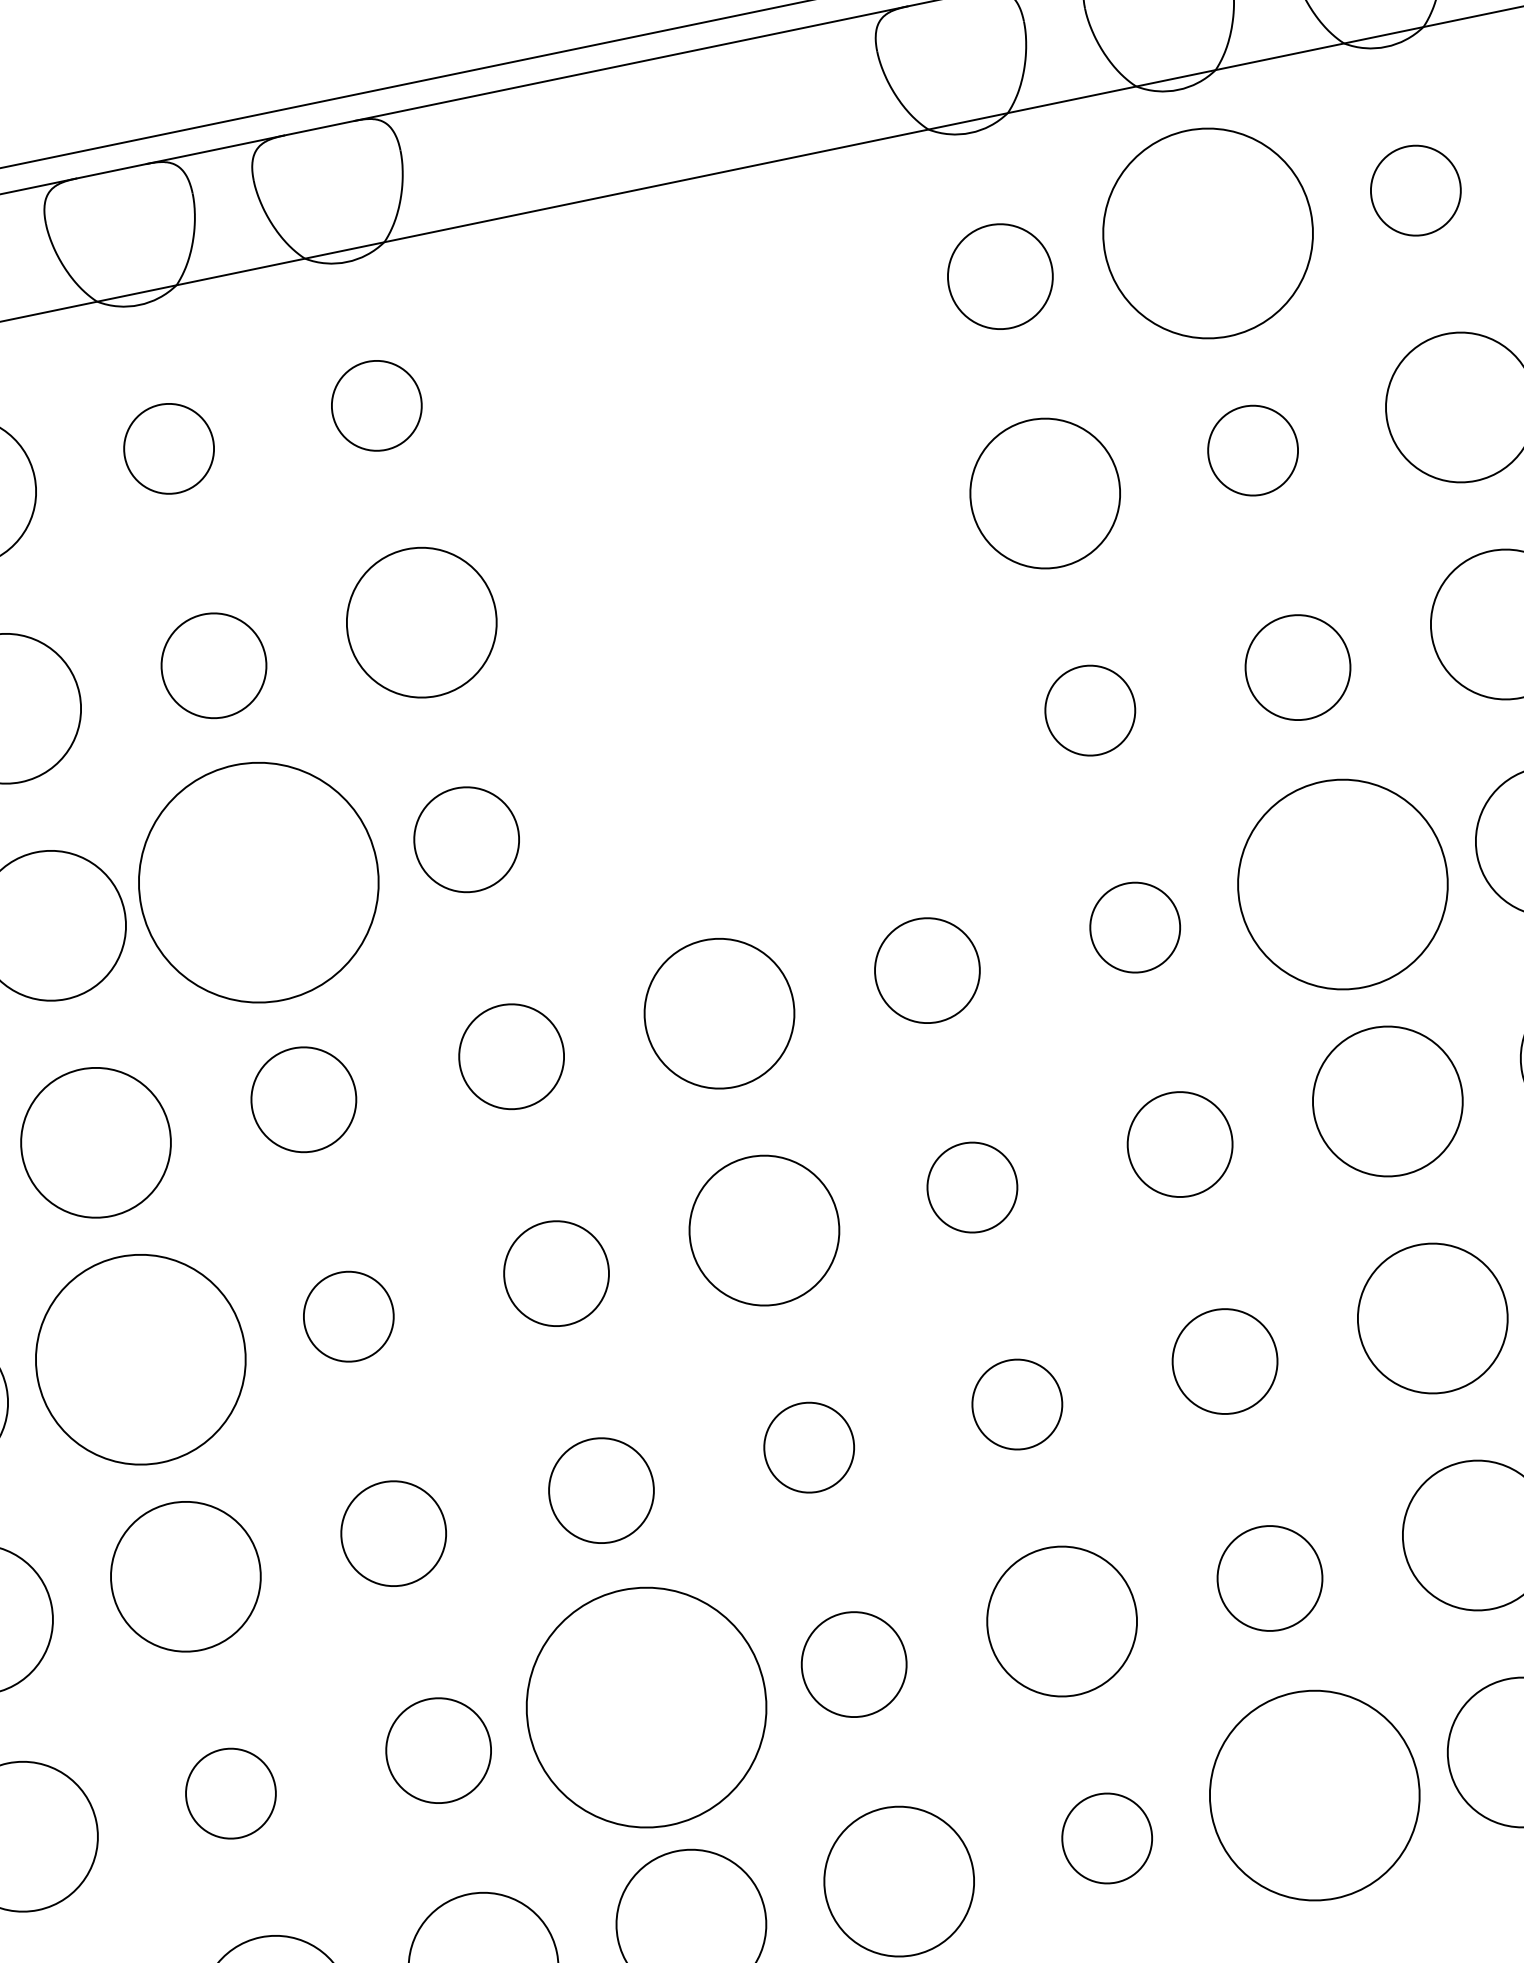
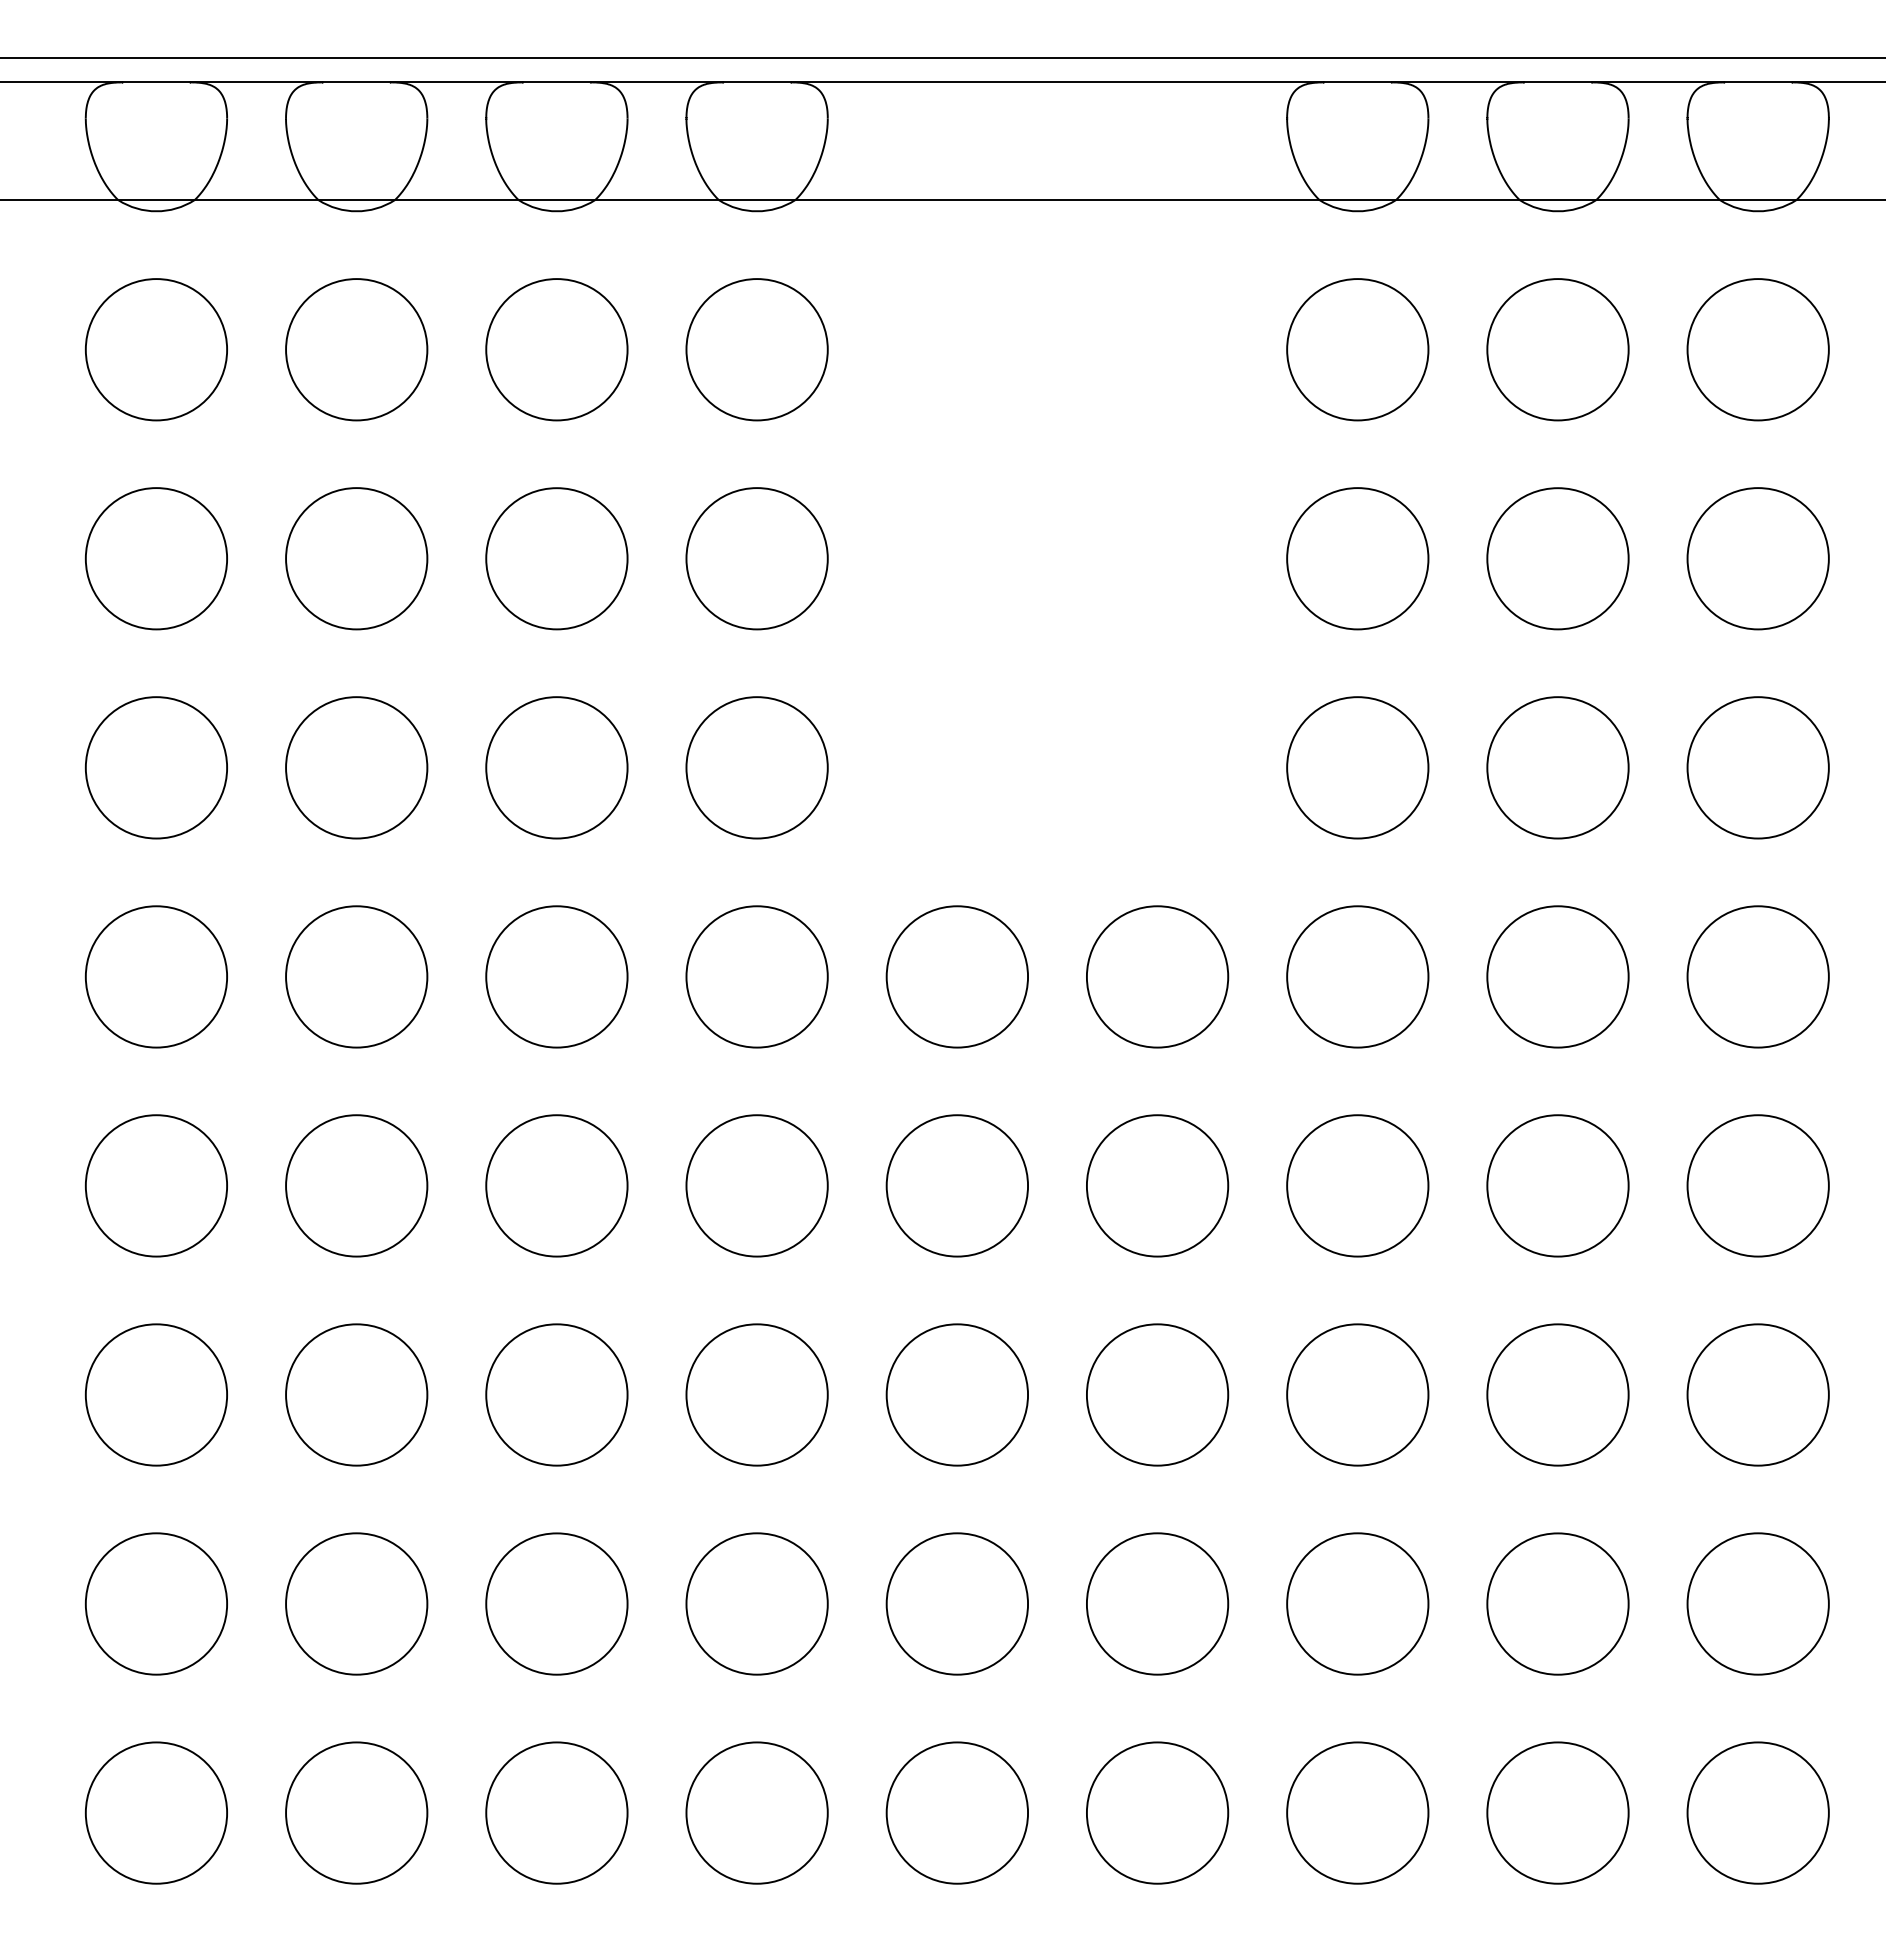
part: (1415, 190) -> (1757, 349), size x1.67
part: (1207, 233) -> (1557, 349), size x0.71
part: (999, 276) -> (1357, 349), size x1.43
part: (376, 405) -> (756, 349), size x1.67
part: (168, 448) -> (556, 349), size x1.67
part: (1252, 450) -> (1557, 558), size x1.67
part: (213, 665) -> (556, 558), size x1.43
part: (1297, 667) -> (1557, 767), size x1.43
part: (1089, 710) -> (1357, 767), size x1.67
part: (466, 839) -> (756, 767), size x1.43
part: (258, 882) -> (556, 767), size x0.62
part: (1342, 884) -> (1557, 976), size x0.71
part: (1134, 927) -> (1357, 976), size x1.67
part: (927, 970) -> (1157, 976), size x1.43
part: (510, 1056) -> (756, 976), size x1.43
part: (303, 1099) -> (556, 976), size x1.43
part: (1179, 1144) -> (1357, 1185), size x1.43
part: (972, 1187) -> (1157, 1185), size x1.67
part: (555, 1273) -> (756, 1185), size x1.43
part: (348, 1316) -> (556, 1185), size x1.67
part: (140, 1359) -> (356, 1185), size x0.71
part: (1224, 1361) -> (1357, 1394), size x1.43
part: (1017, 1404) -> (1157, 1394), size x1.67
part: (808, 1447) -> (956, 1394), size x1.67
part: (600, 1490) -> (756, 1394), size x1.43
part: (393, 1533) -> (556, 1394), size x1.43
part: (1269, 1578) -> (1357, 1603), size x1.43
part: (853, 1664) -> (956, 1603), size x1.43
part: (645, 1707) -> (756, 1603), size x0.62
part: (438, 1750) -> (556, 1603), size x1.43
part: (230, 1793) -> (356, 1603), size x1.67
part: (1314, 1794) -> (1357, 1812), size x0.71
part: (1106, 1837) -> (1157, 1812), size x1.67

